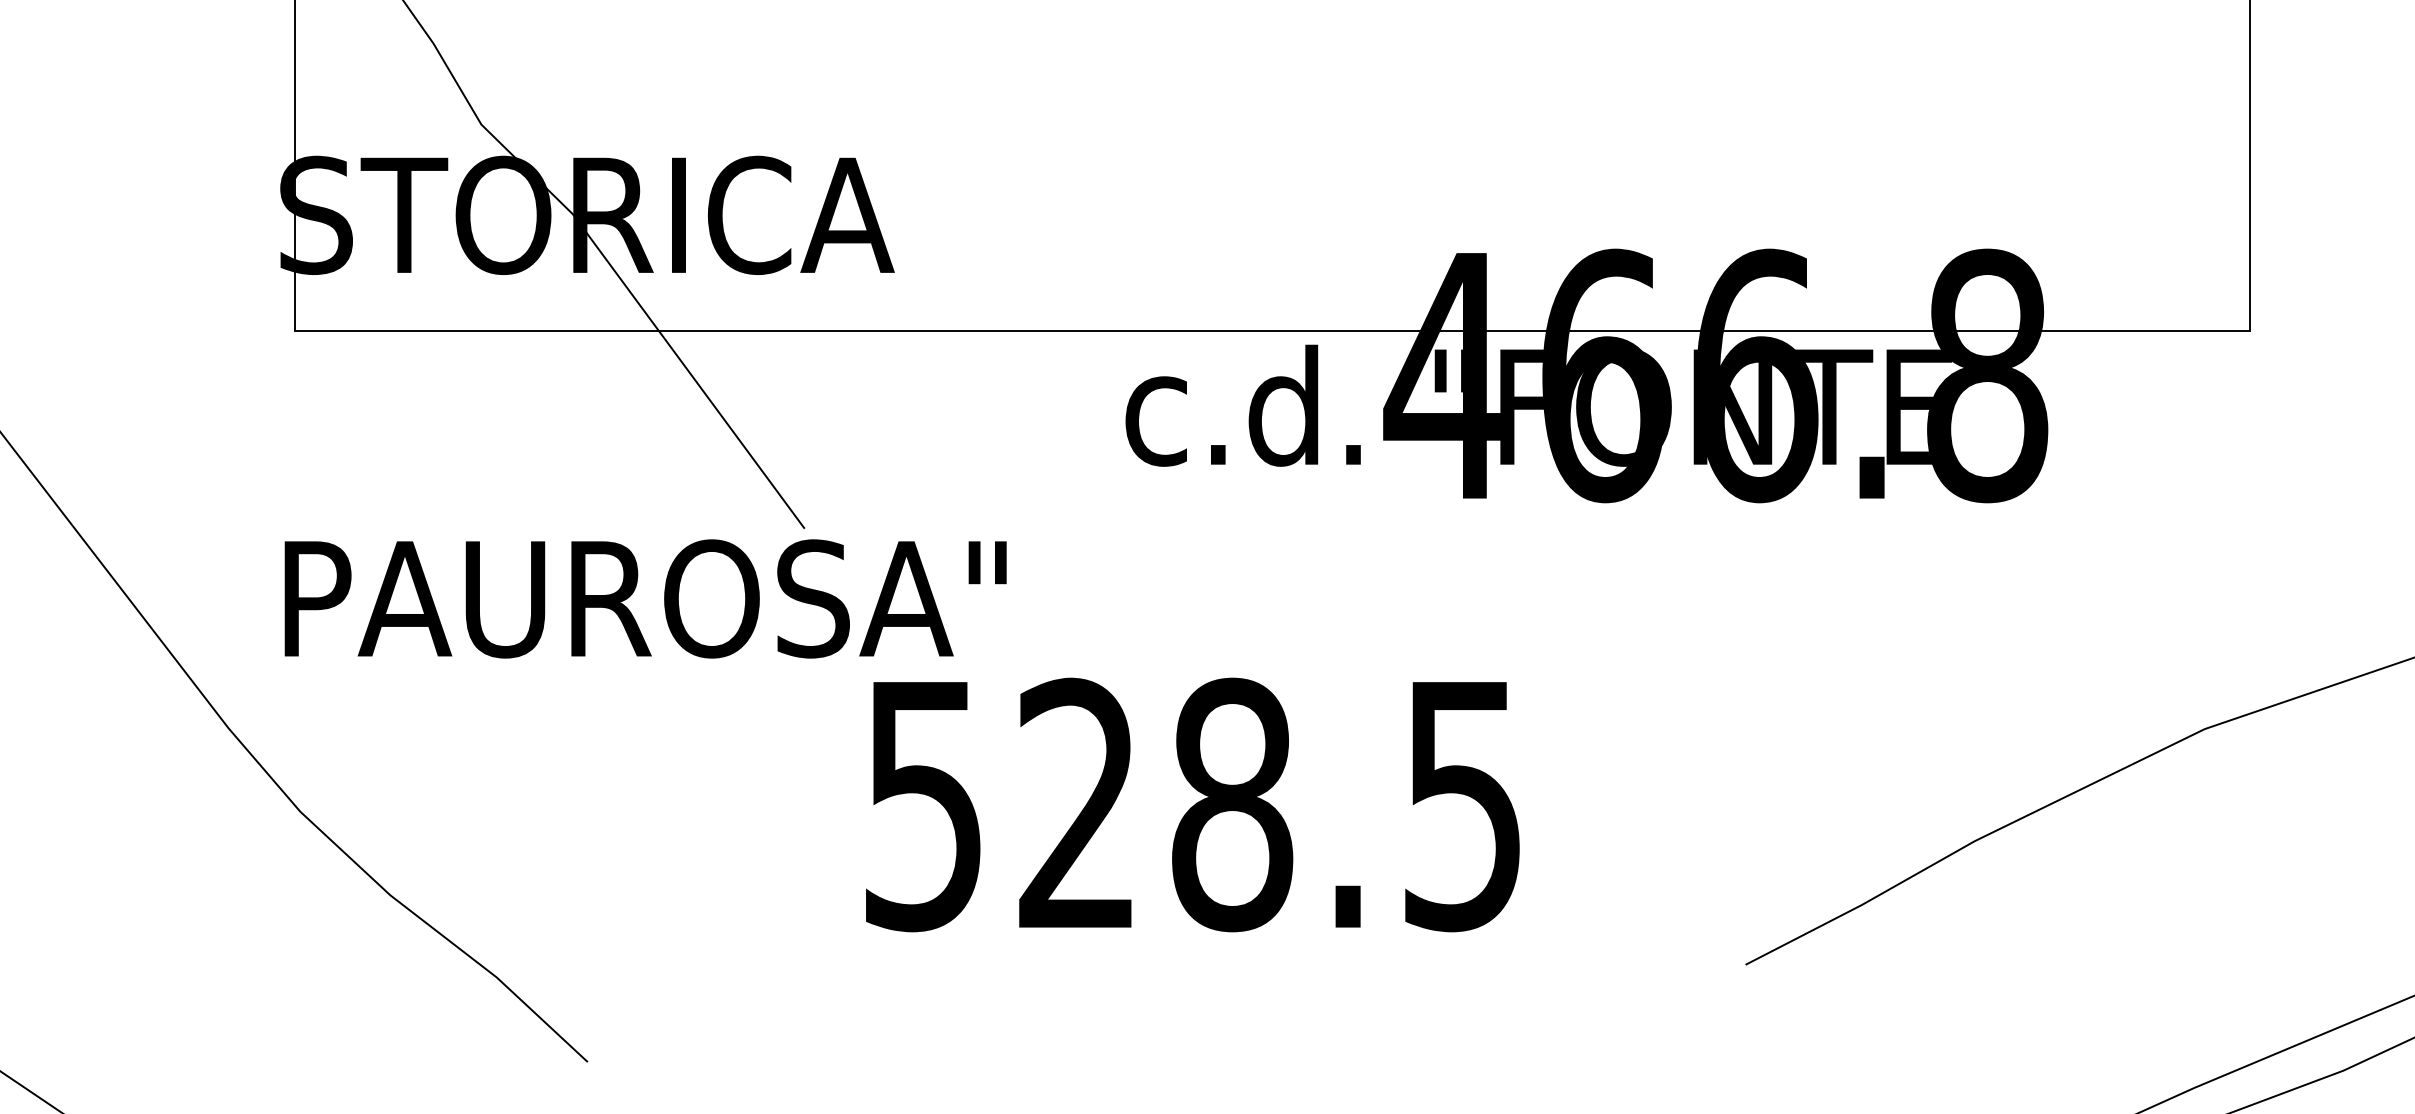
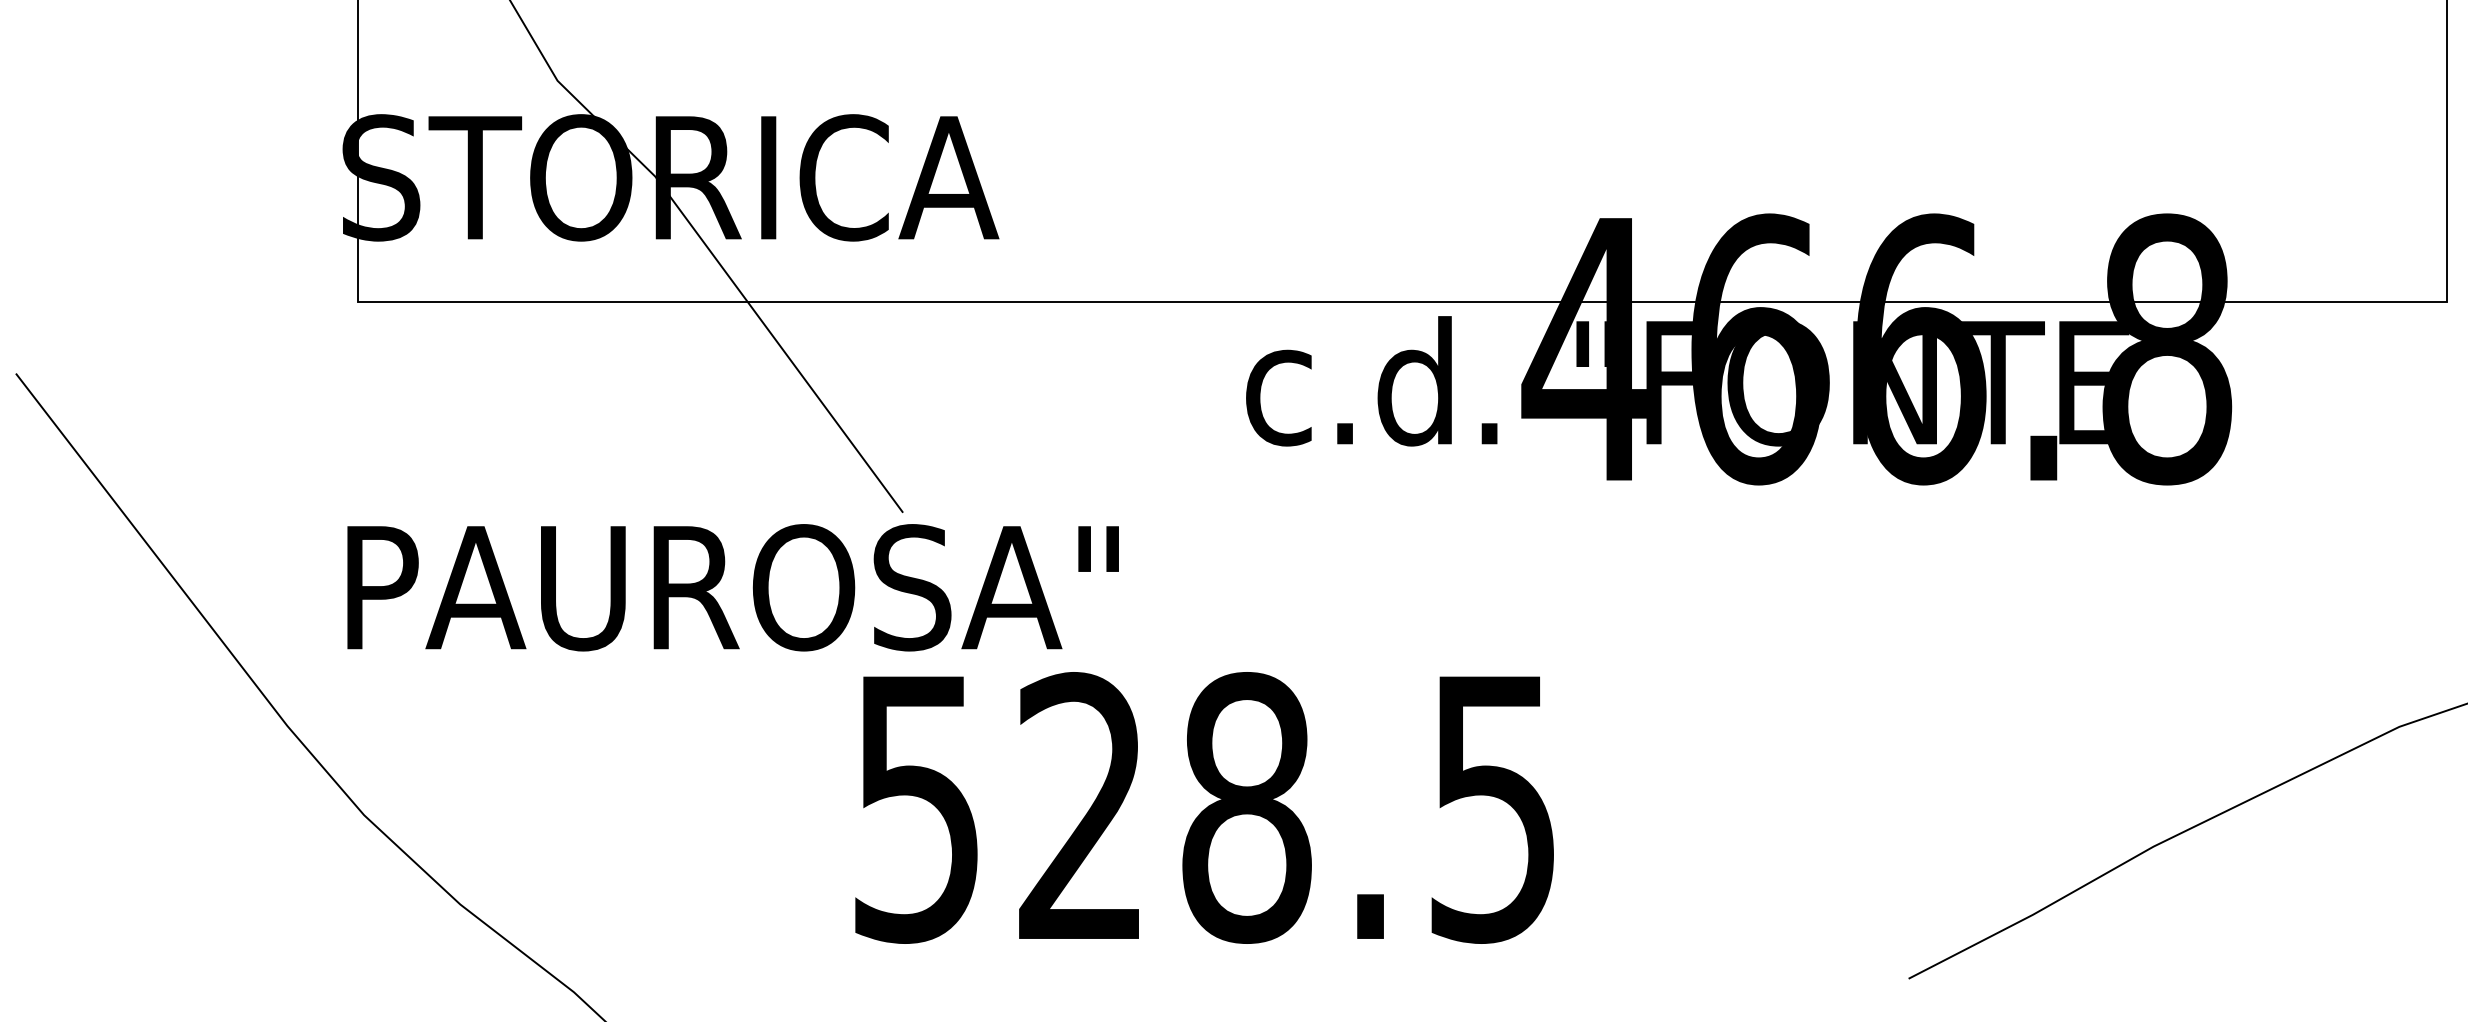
text: (1192, 804) -> (1204, 807), moved

